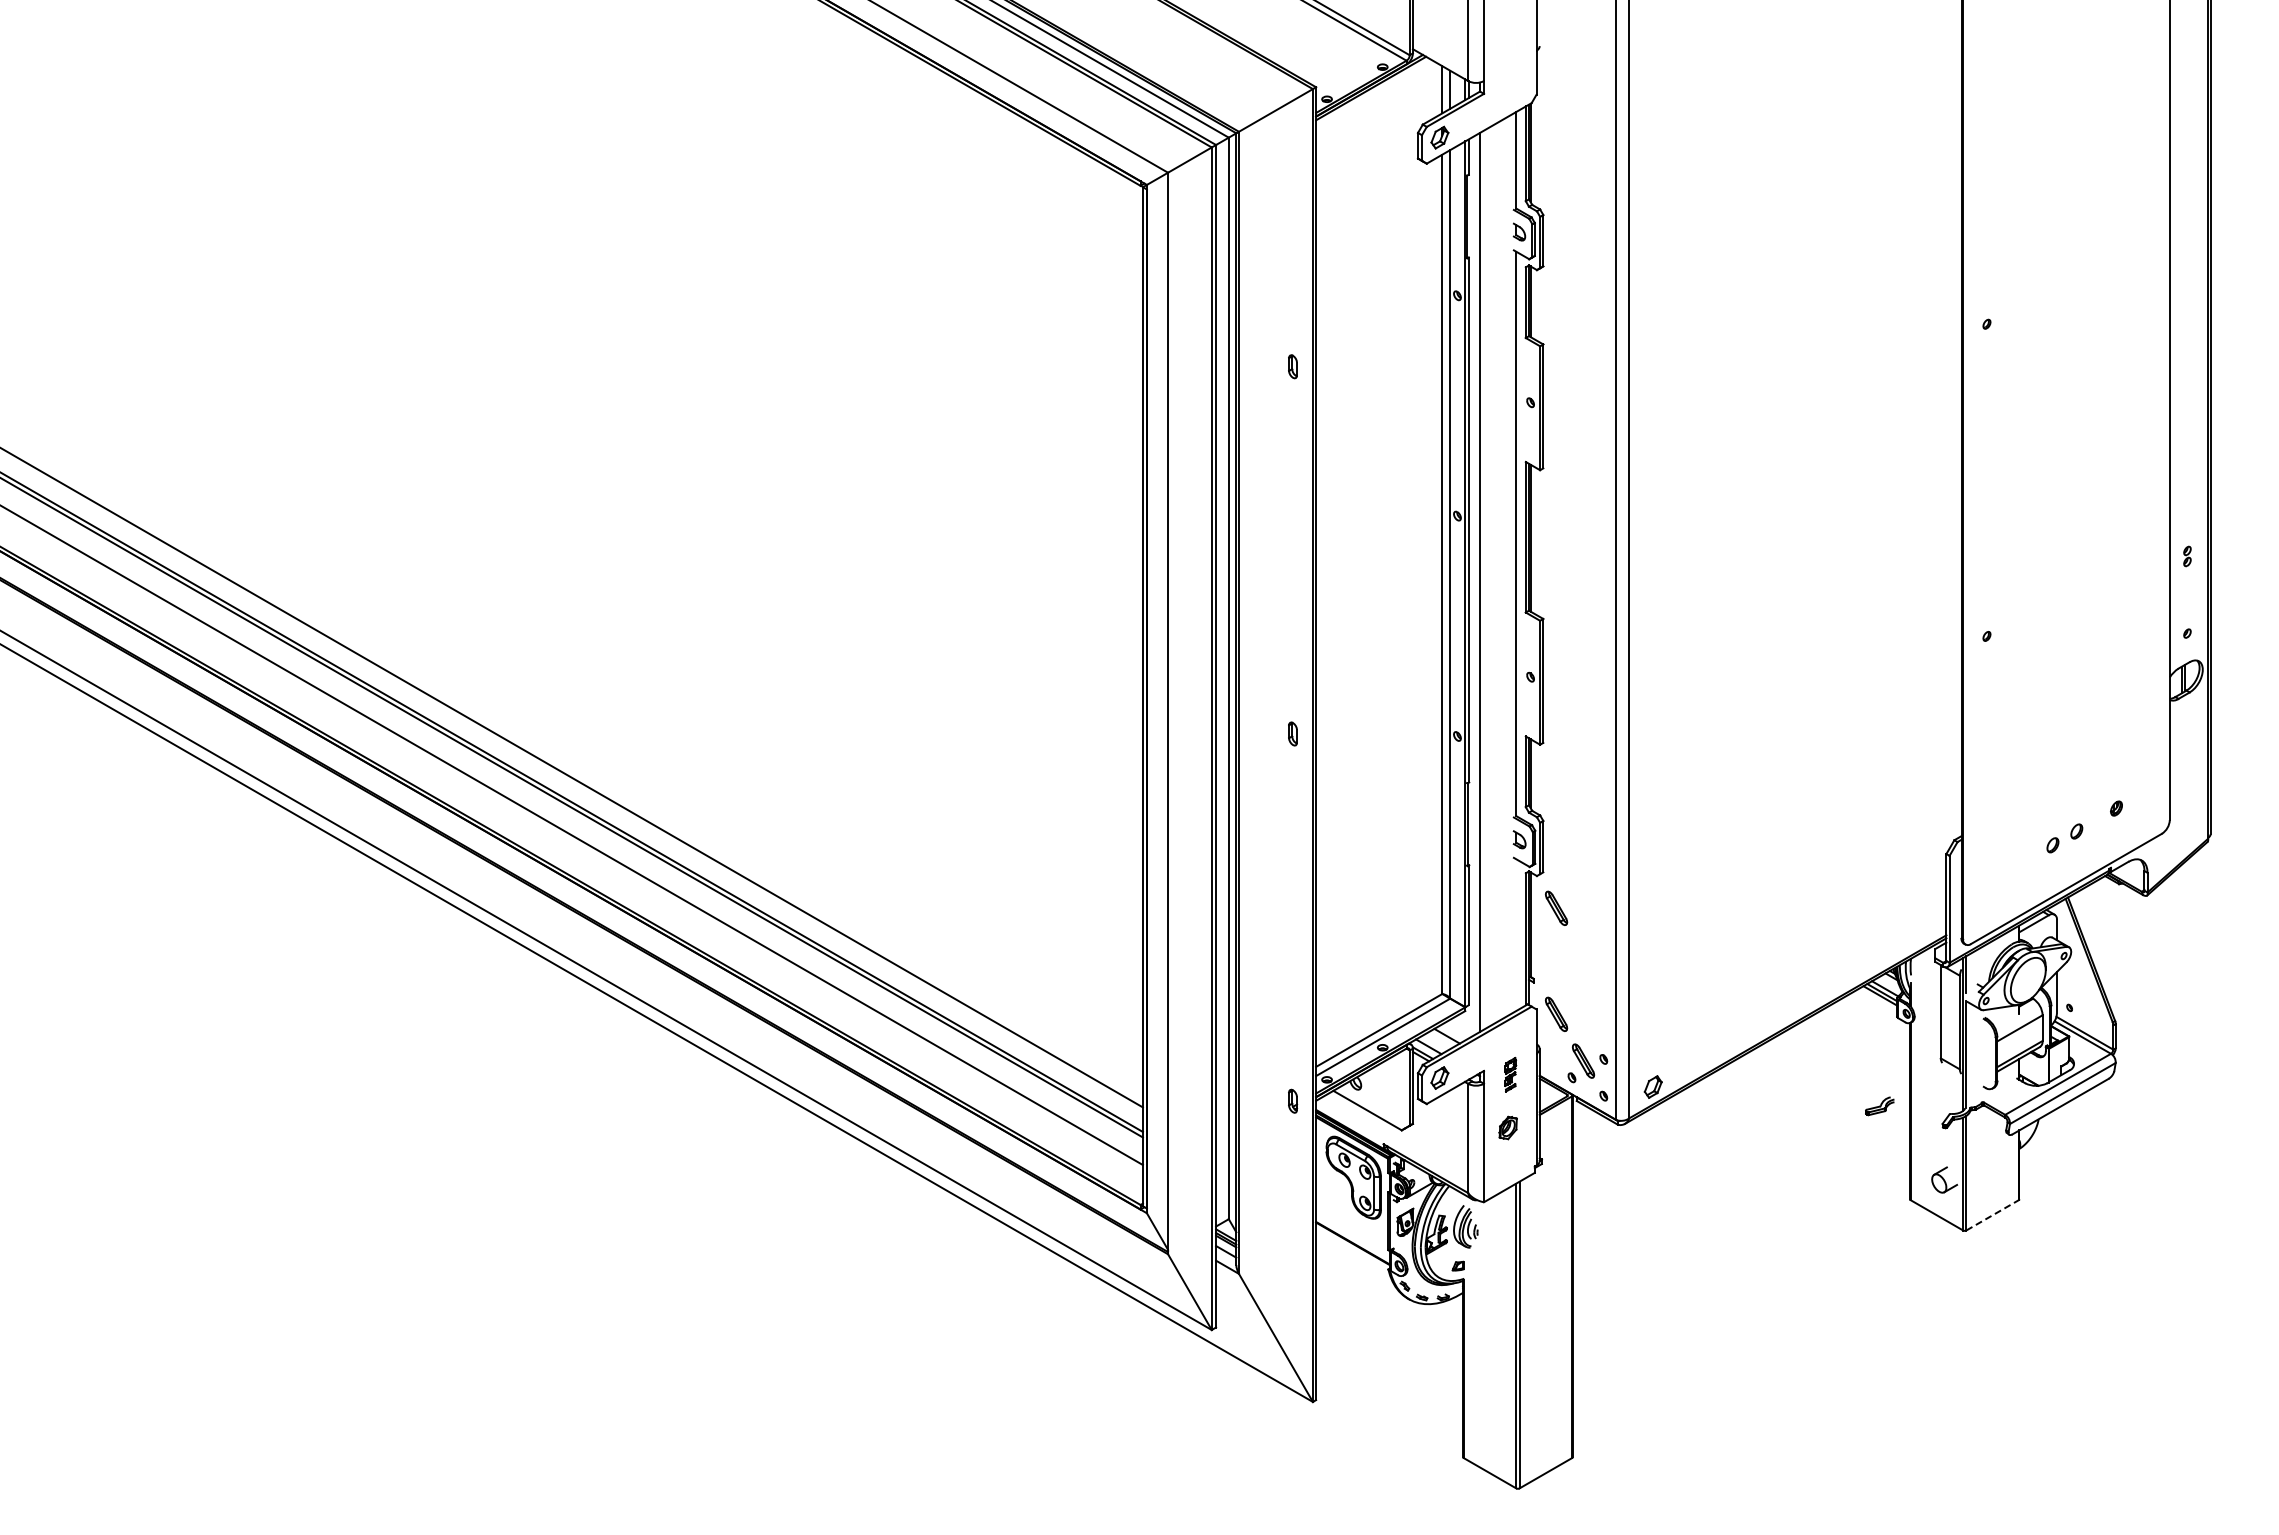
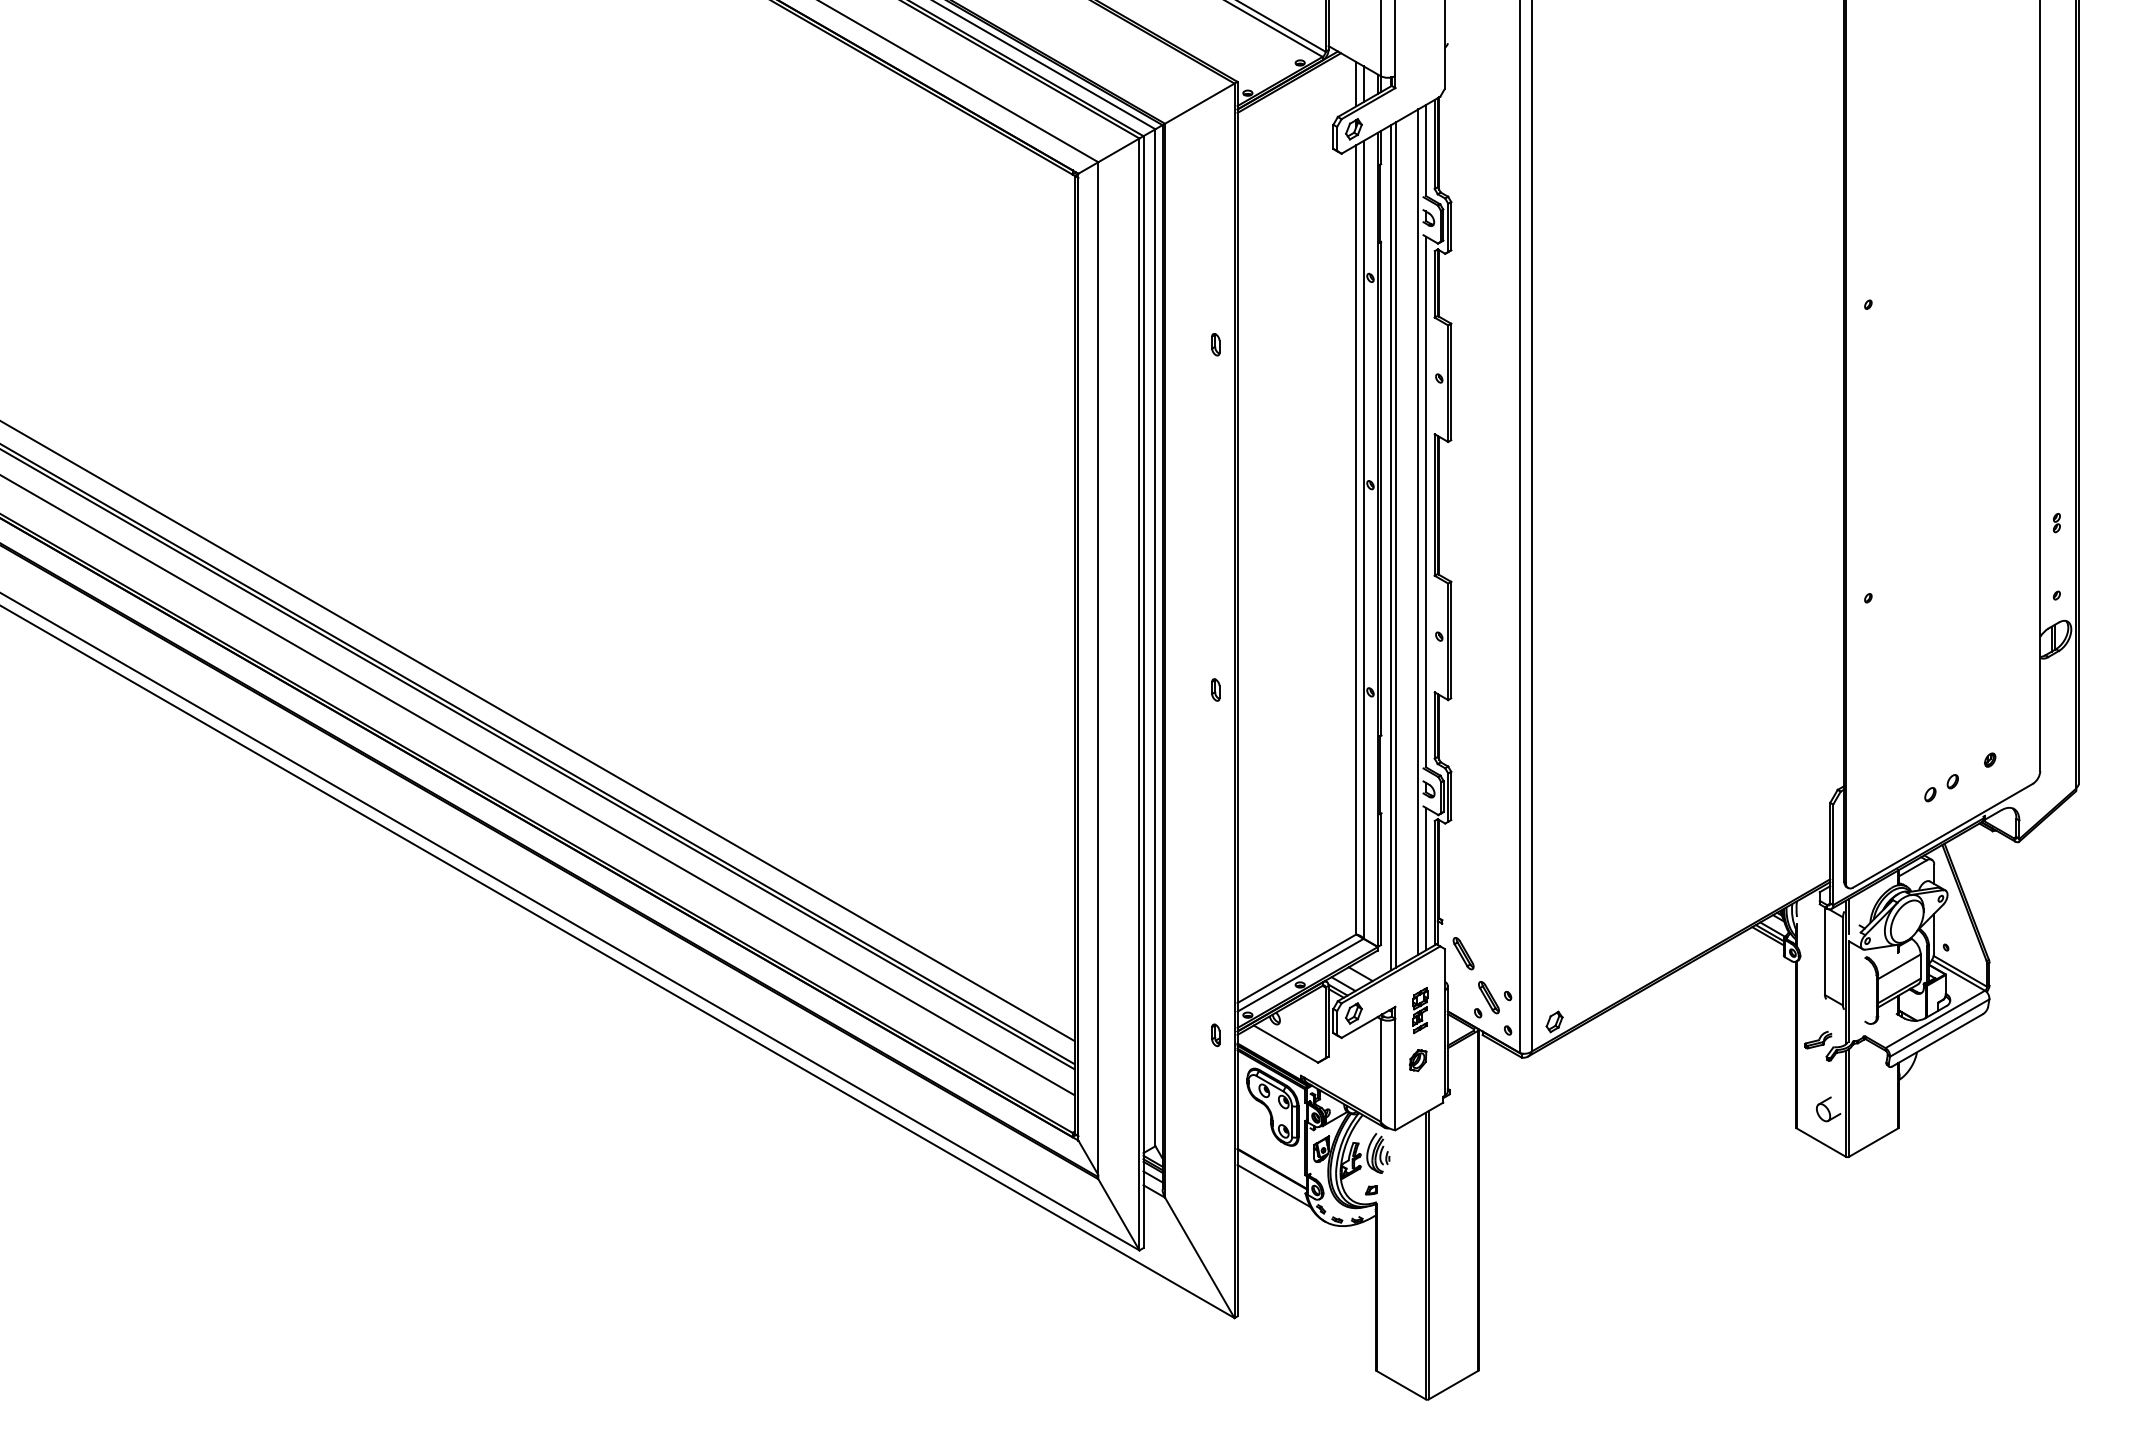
line: (1508, 565) -> (1418, 531), added
line: (1484, 579) -> (1395, 544), added
part: (1556, 907) -> (1463, 853), removed
line: (1516, 934) -> (1425, 878), added
part: (1510, 1074) -> (1420, 1010), size x1.43
part: (1879, 1106) -> (1818, 1040), moved
line: (1993, 1215) -> (1874, 1142), dashed -> solid
line: (1354, 1261) -> (1273, 1186), added

